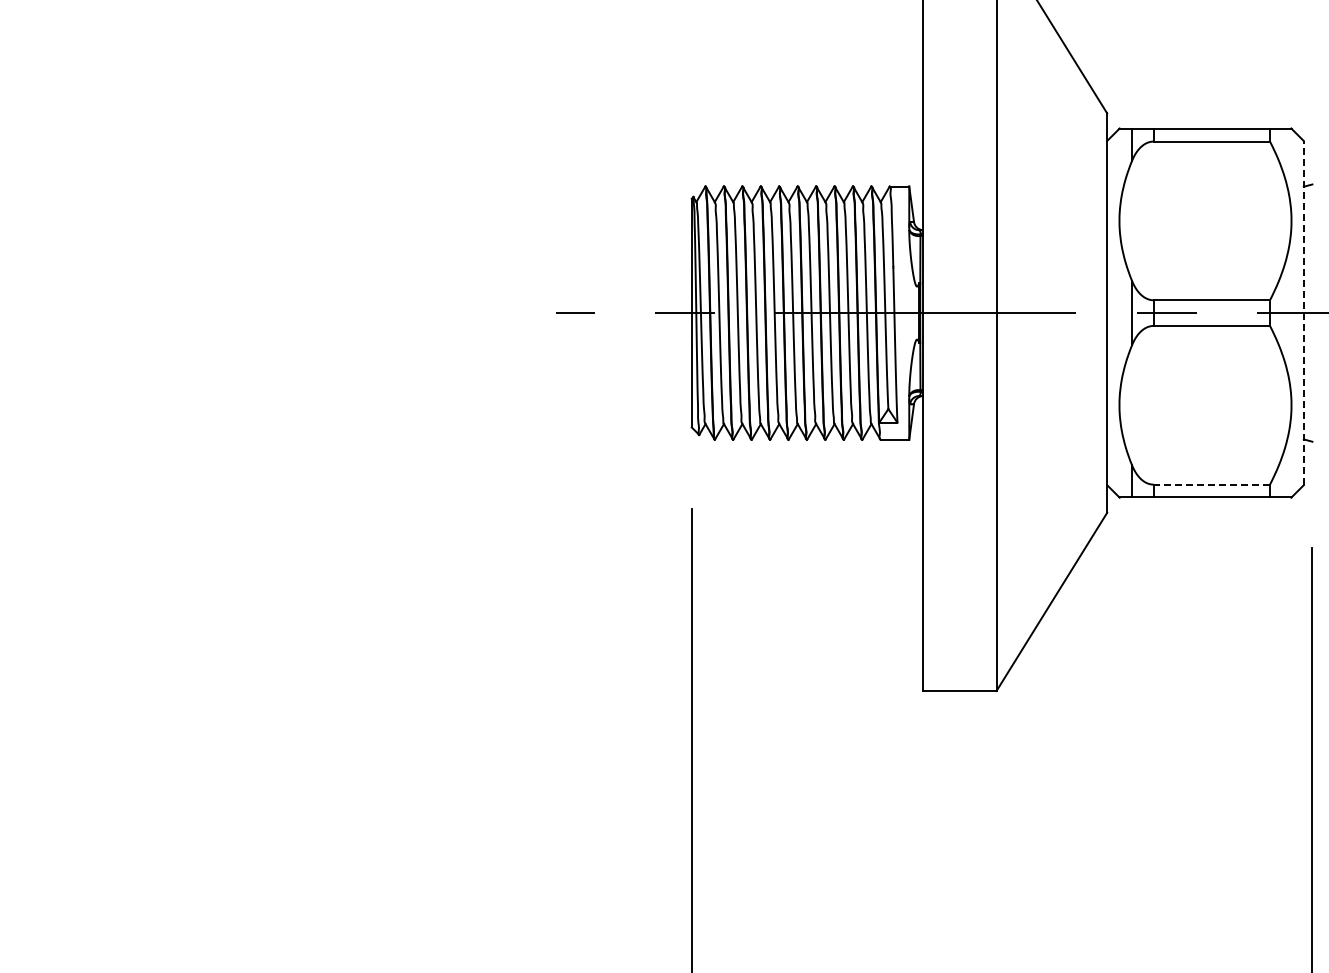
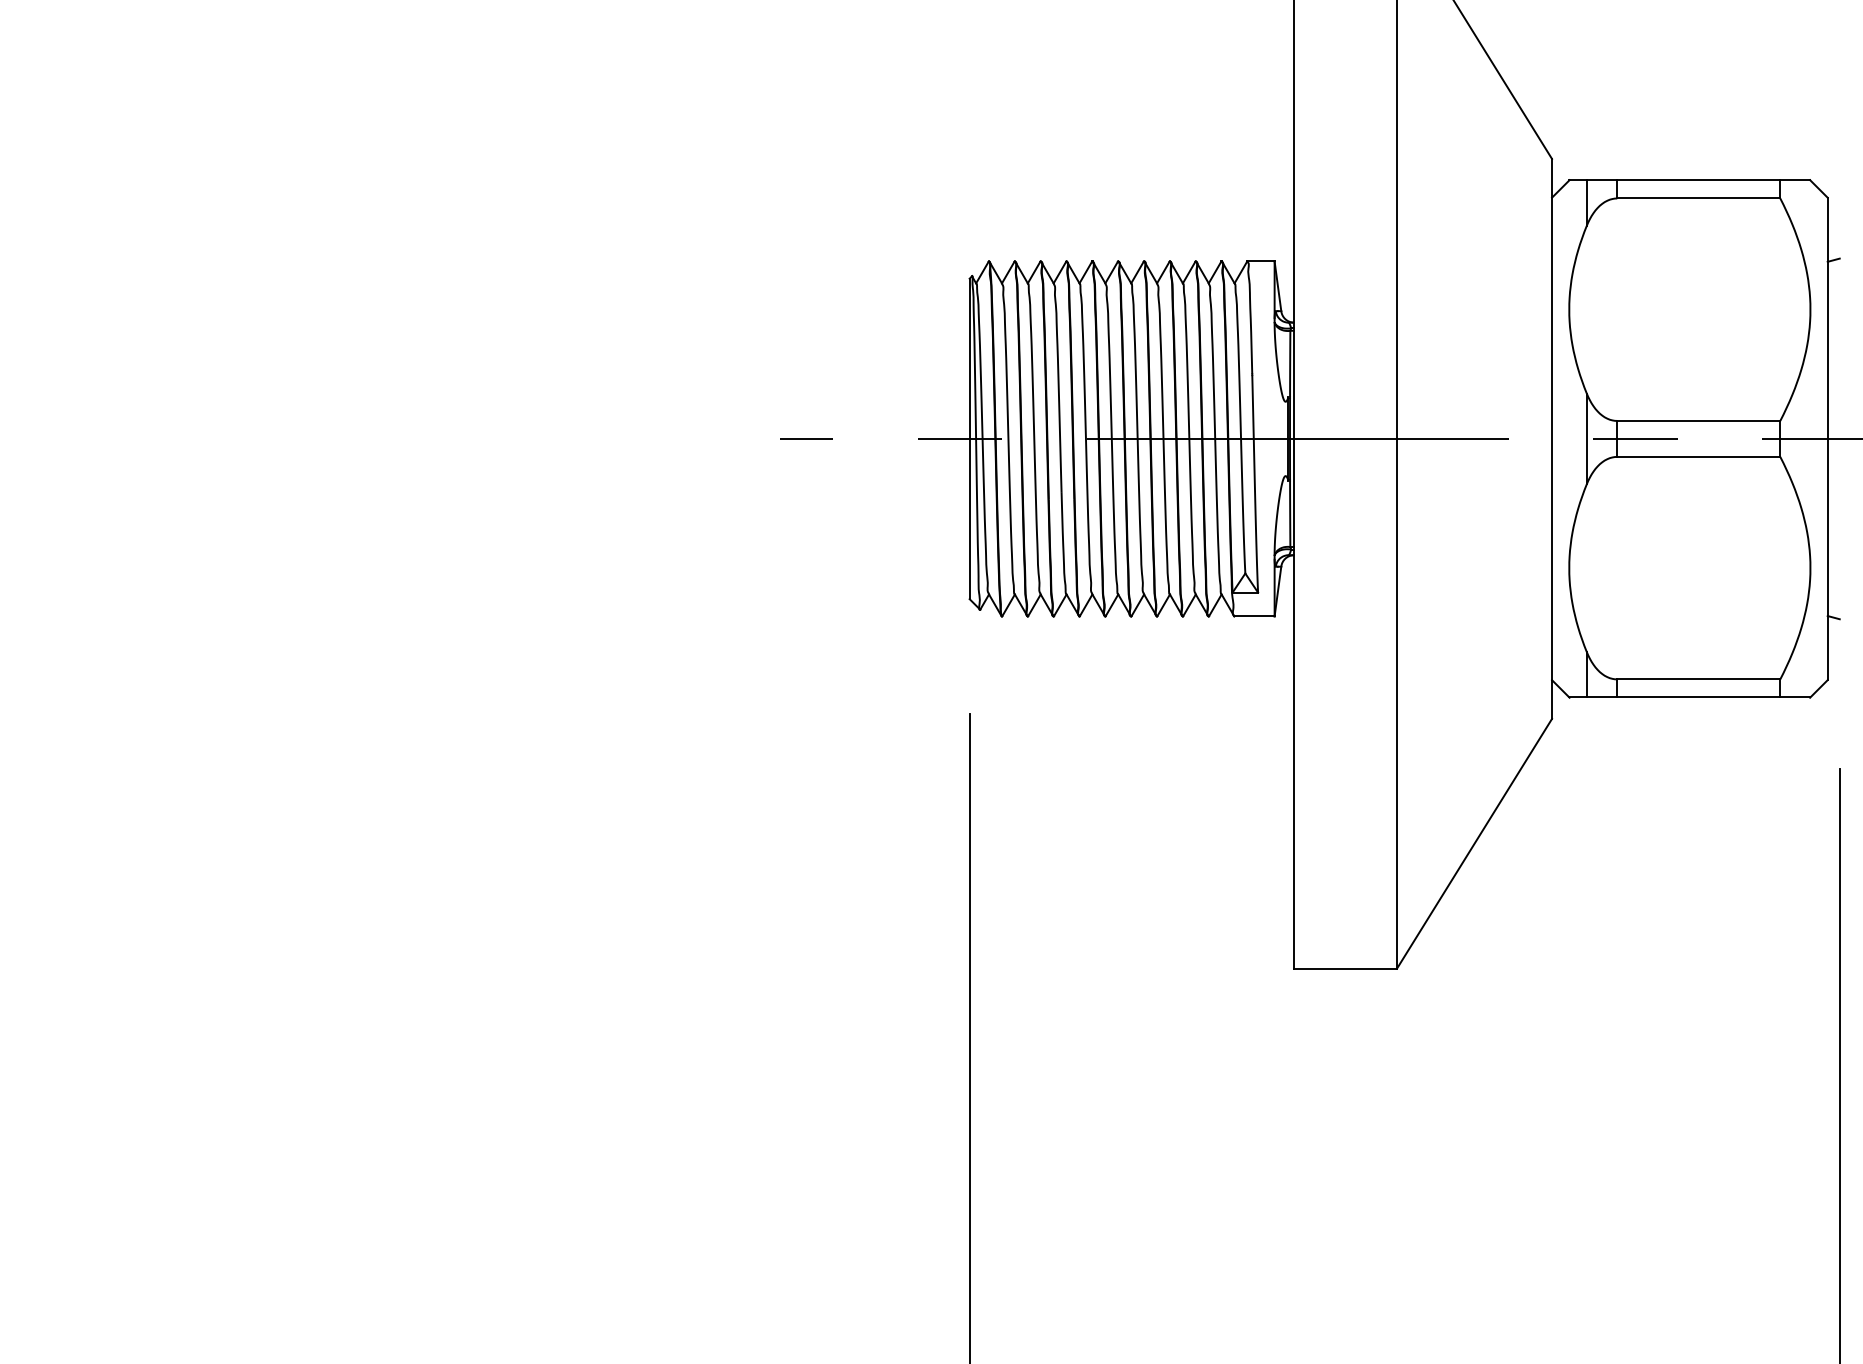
line: (1303, 312) -> (1827, 438), dashed -> solid
line: (1211, 484) -> (1698, 679), dashed -> solid

